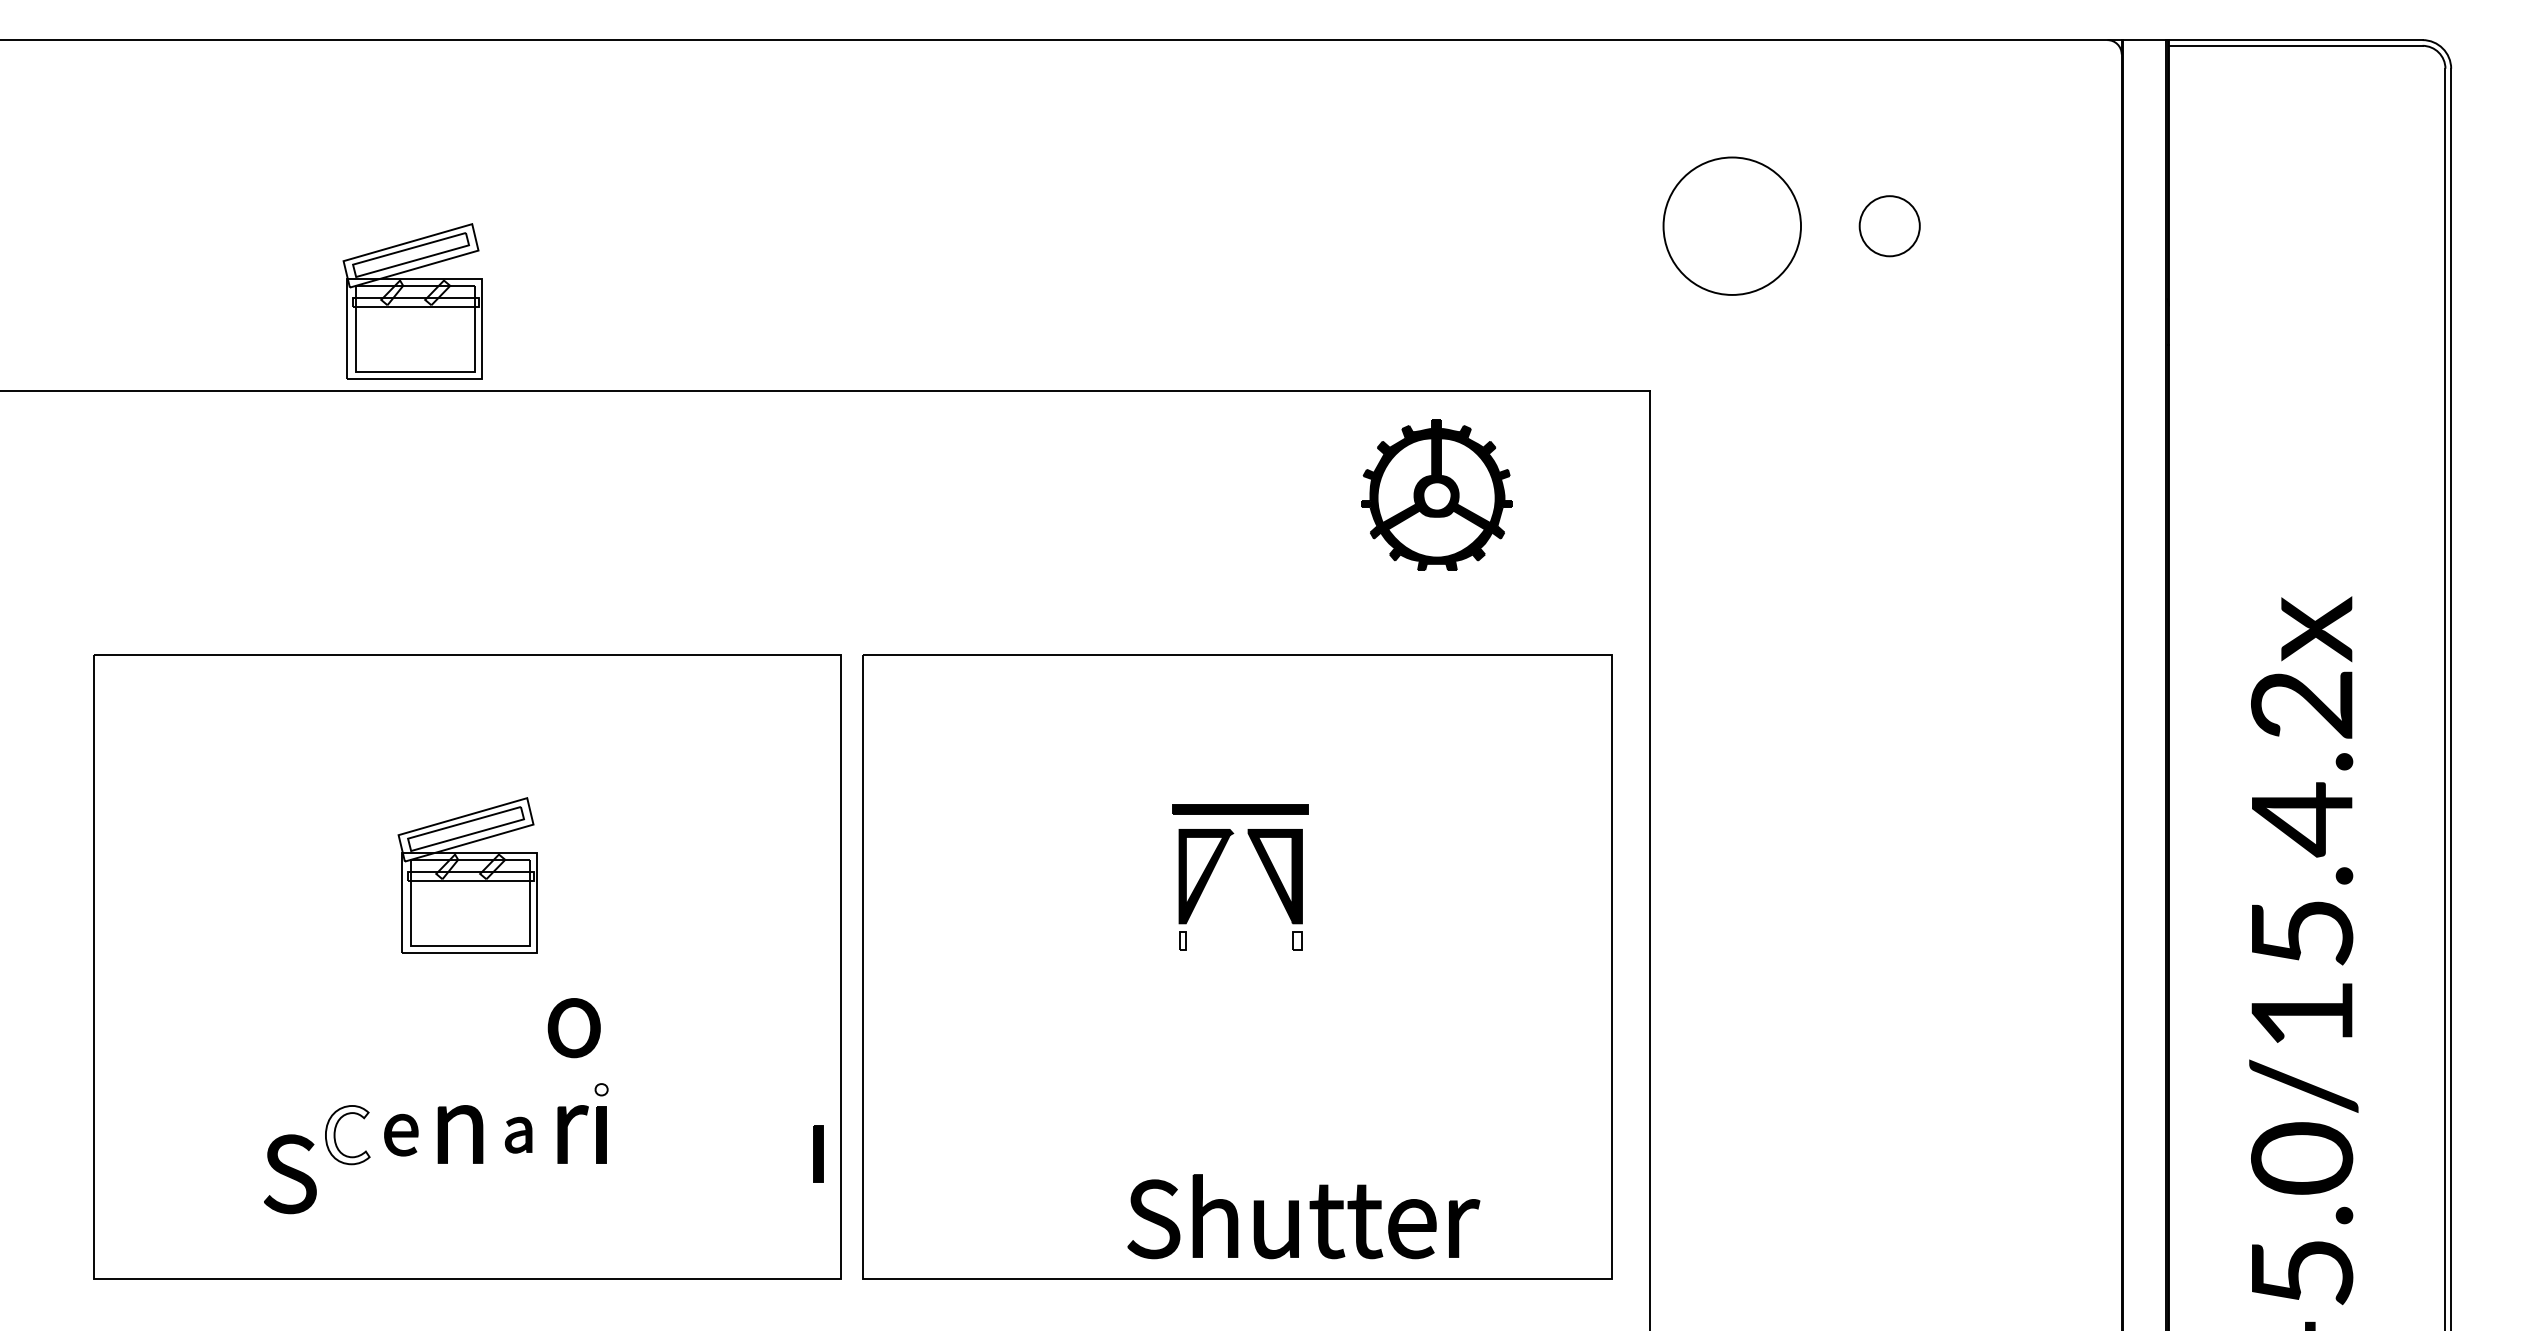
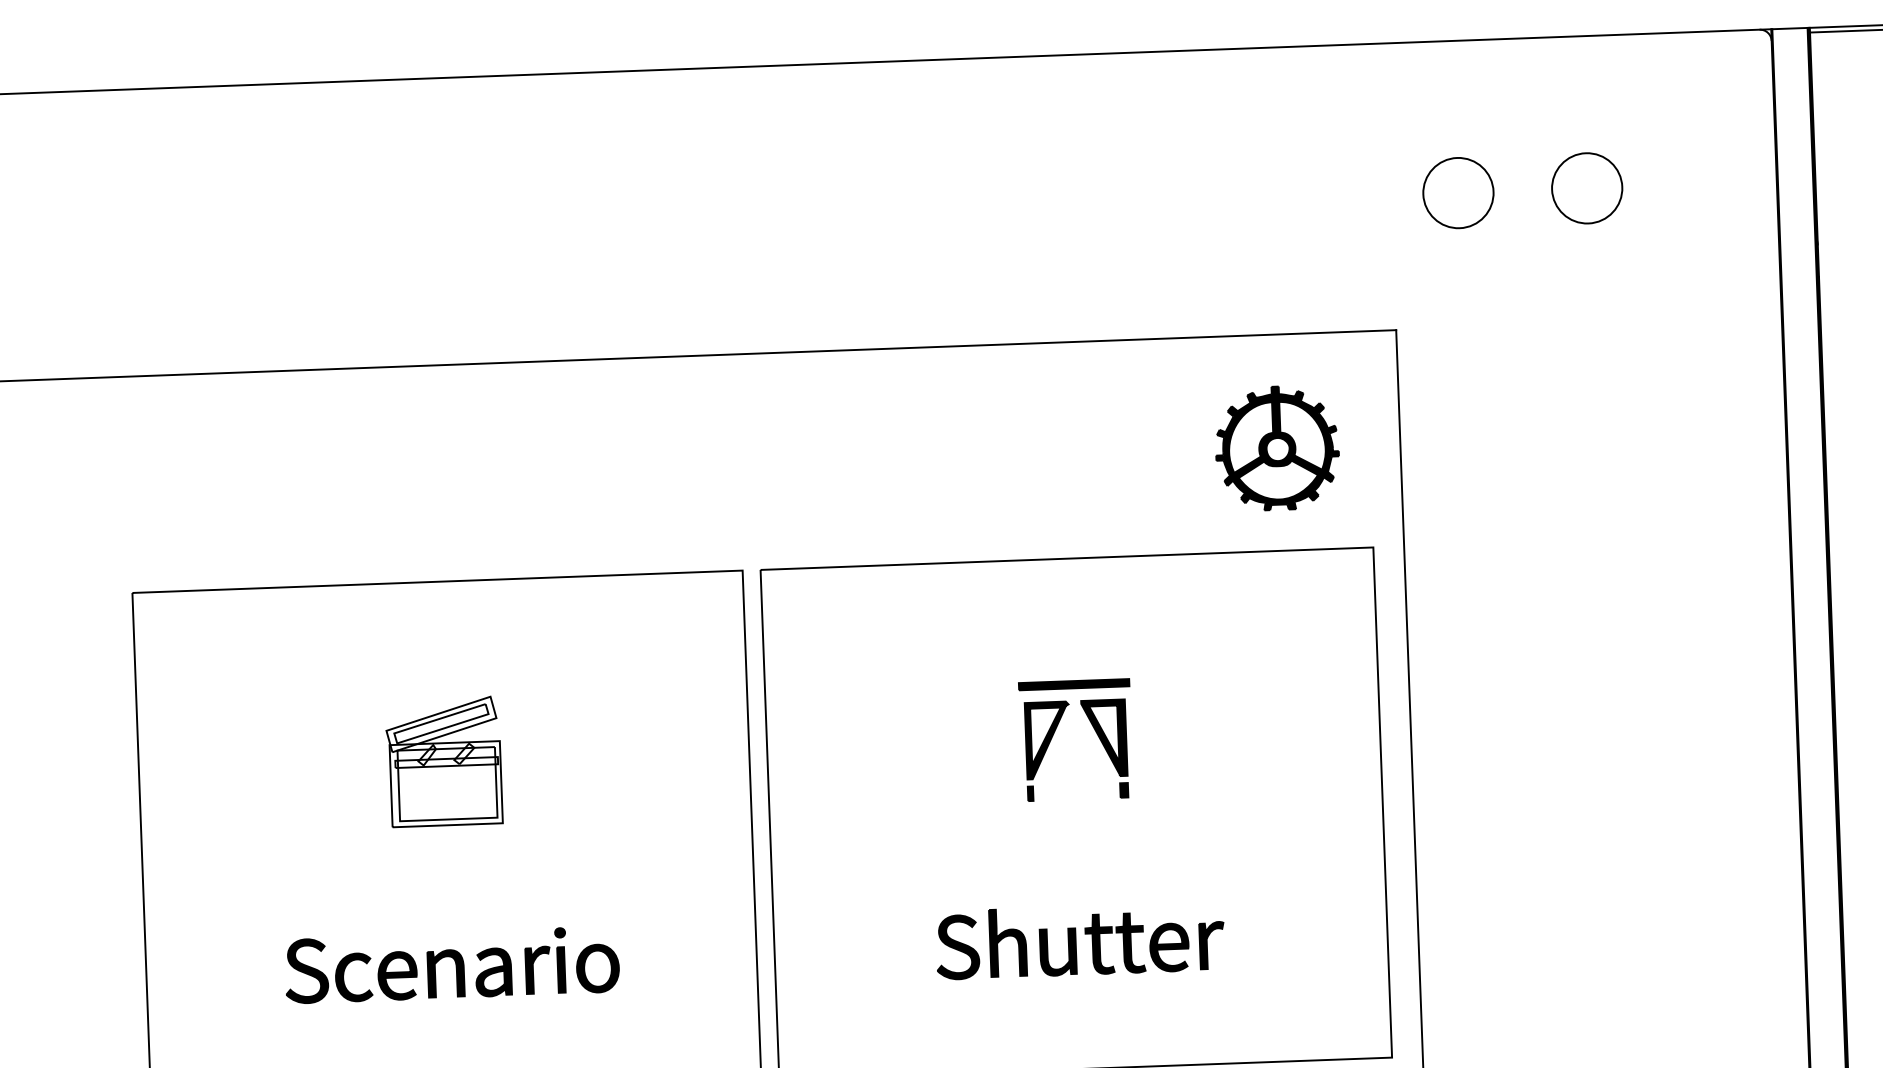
circle: (1732, 226) -> (1458, 193), size x0.62
circle: (1889, 226) -> (1586, 188), size x1.43
part: (412, 301) -> (381, 294), removed
part: (1436, 494) -> (1277, 447), moved
fill: (1182, 940) -> (1030, 793), added
fill: (1296, 940) -> (1123, 790), added
part: (573, 1028) -> (597, 968), moved
fill: (601, 1089) -> (559, 932), added
fill: (347, 1134) -> (353, 977), added
part: (401, 1135) -> (397, 976), size x1.43
part: (518, 1135) -> (493, 972), size x1.67
part: (818, 1153) -> (739, 978), removed
part: (290, 1174) -> (306, 971), moved
part: (1303, 1216) -> (1080, 940), moved

